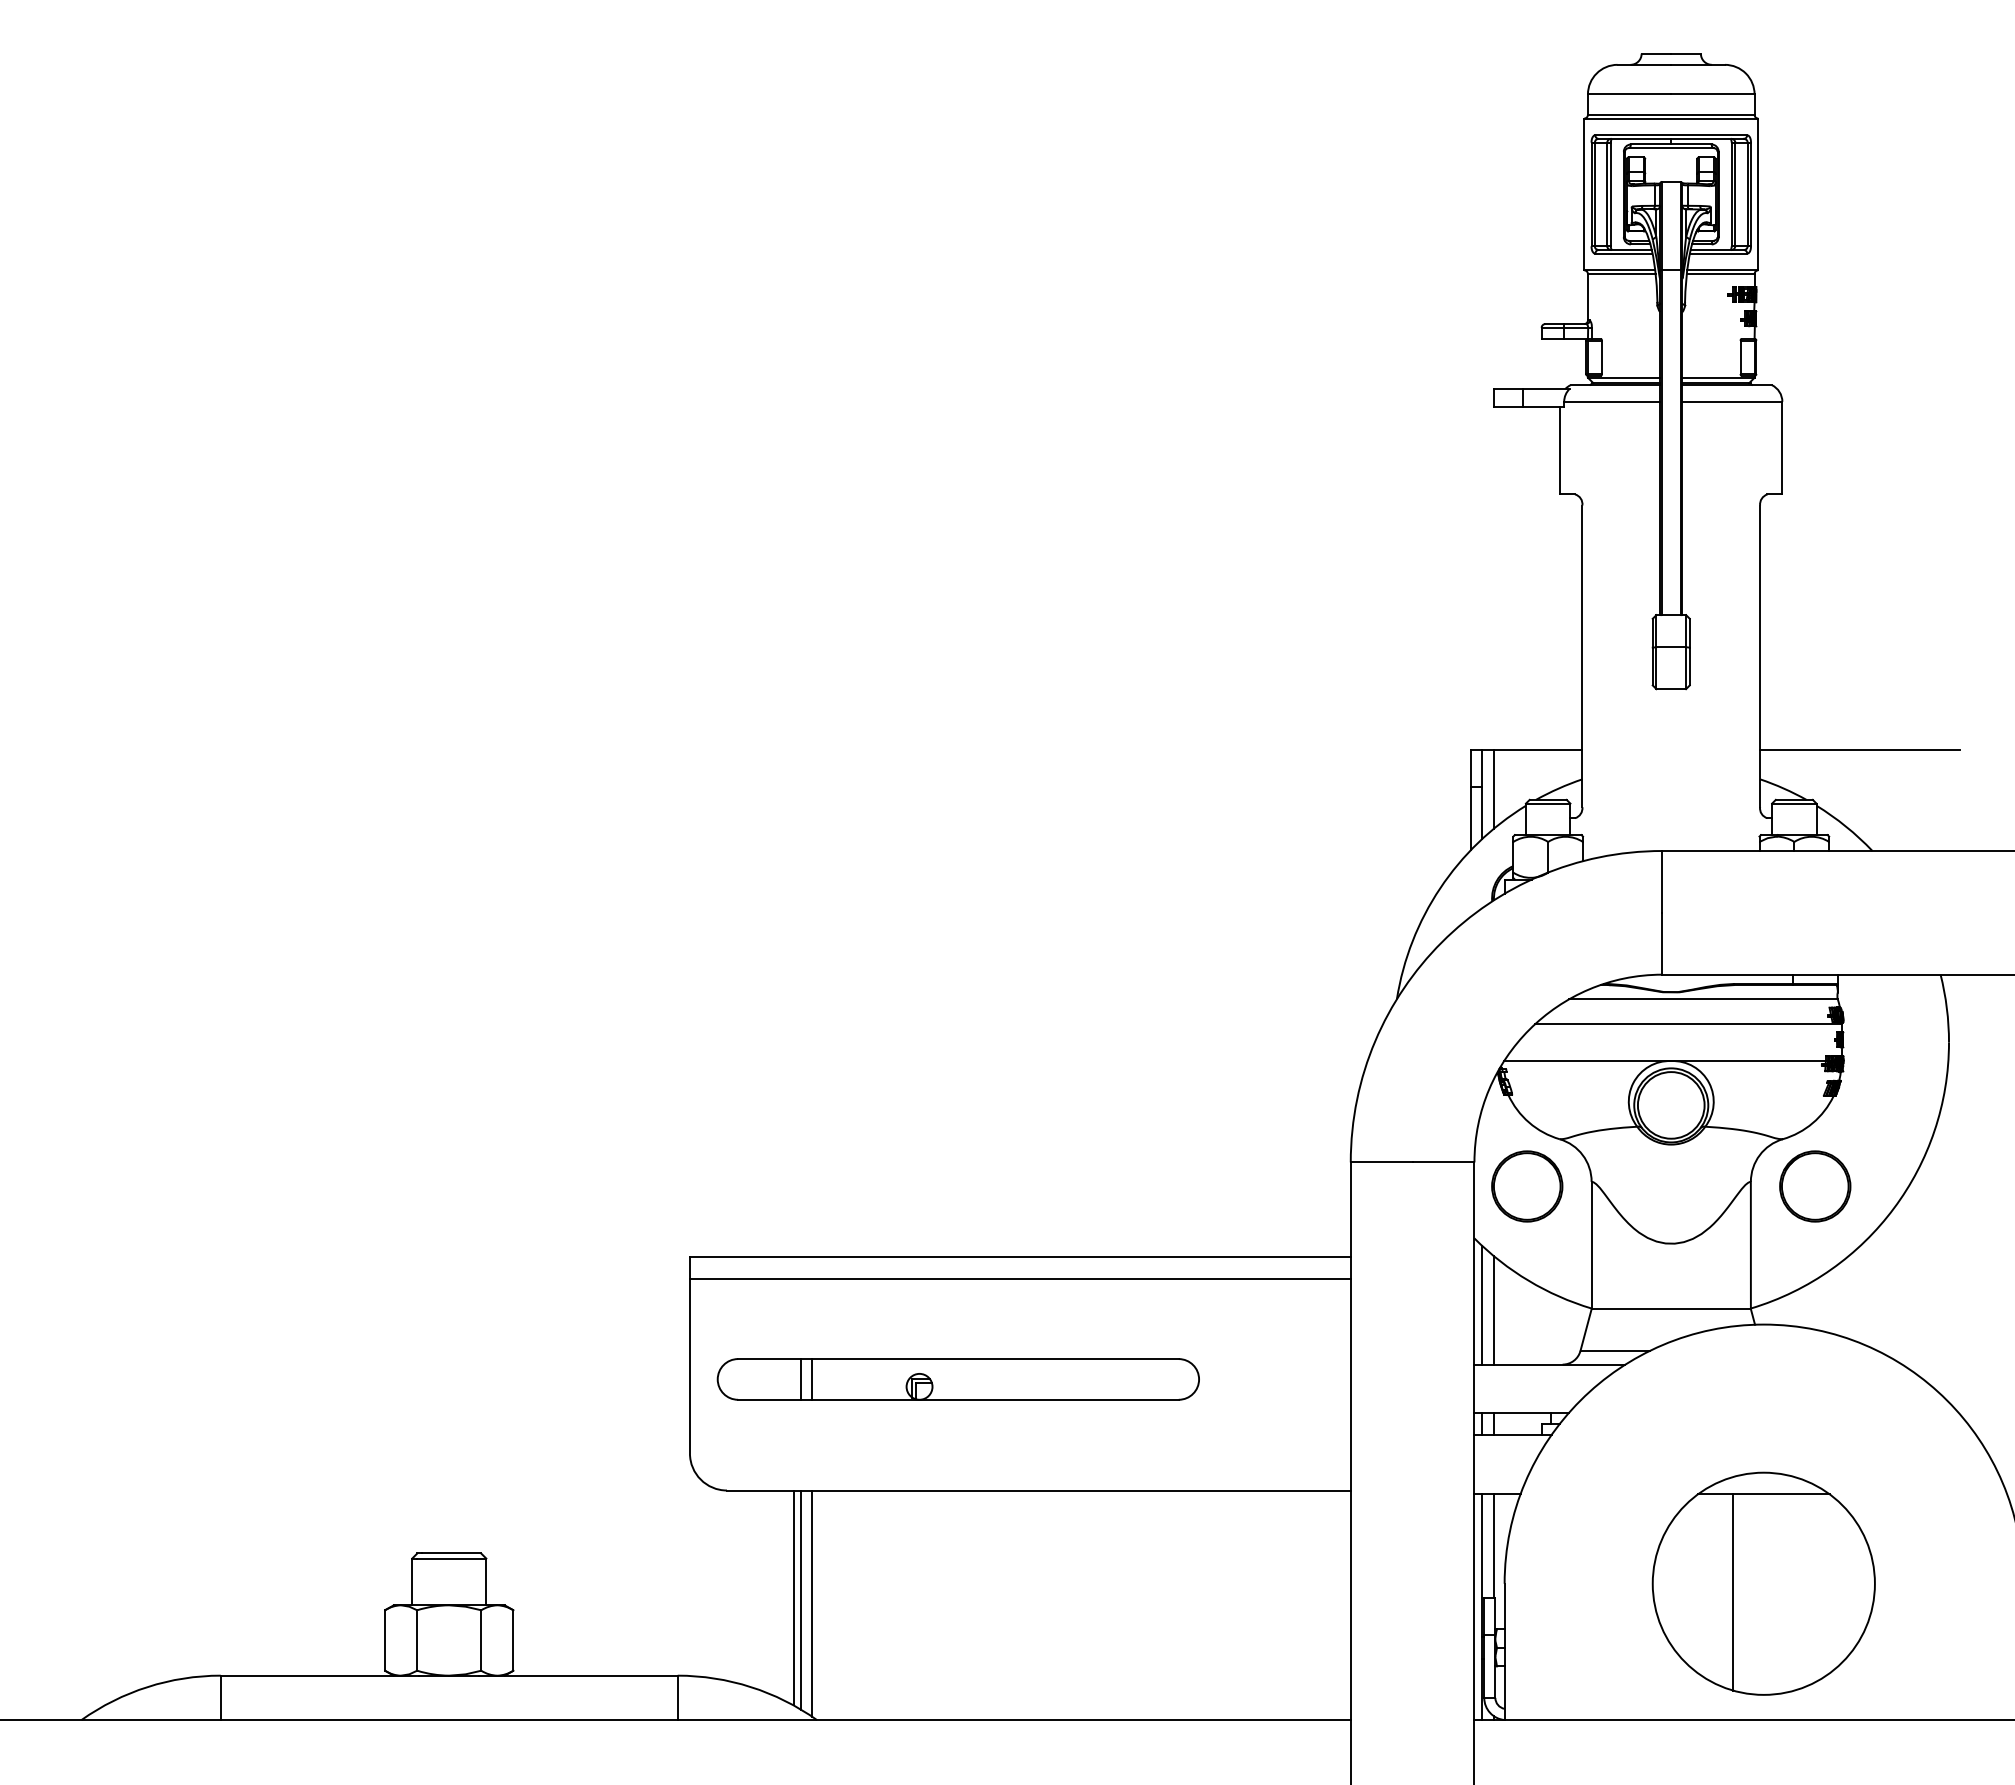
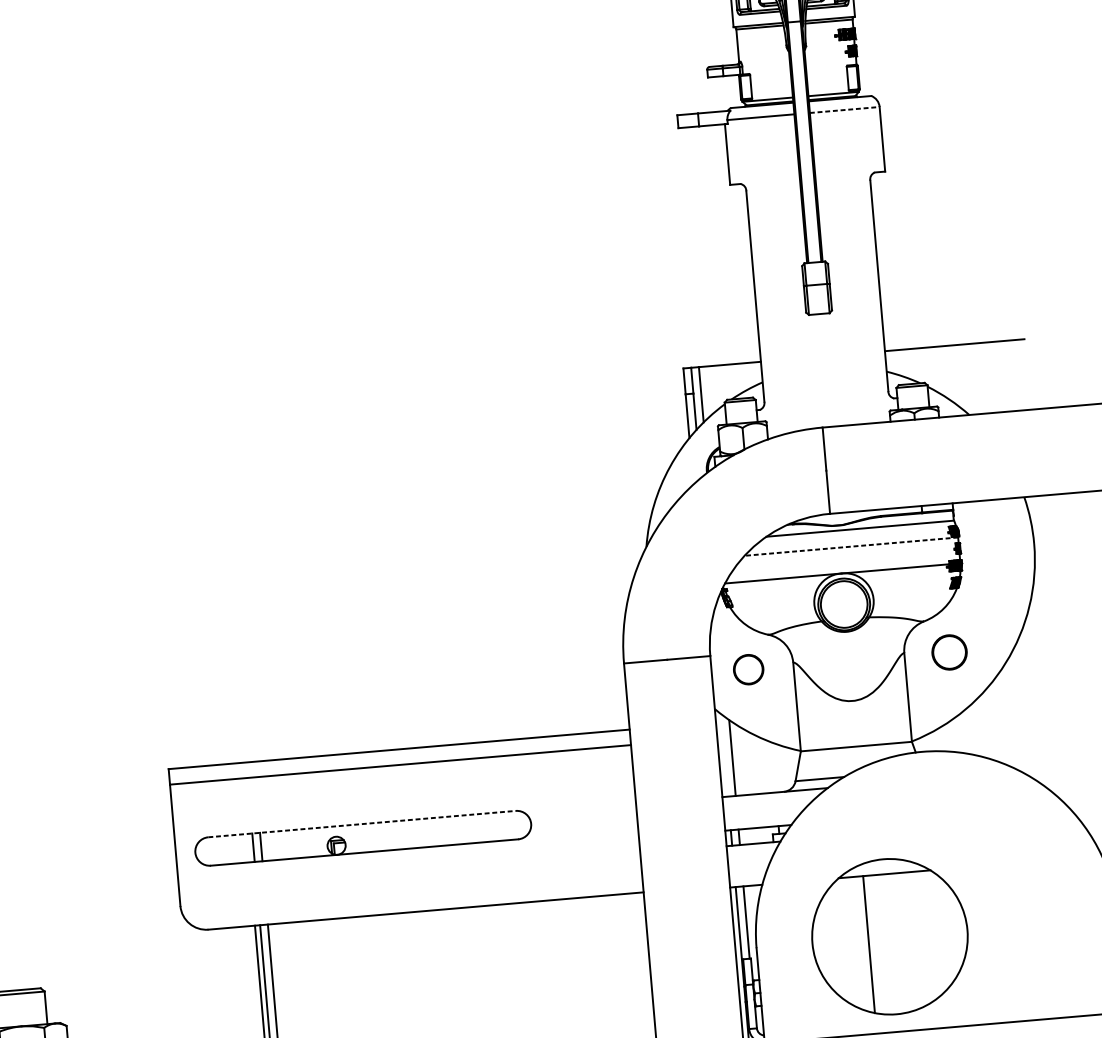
line: (1732, 401) -> (844, 109), solid -> dashed
line: (1688, 1023) -> (851, 546), solid -> dashed
part: (1527, 1186) -> (748, 669), size x0.6
part: (1815, 1186) -> (949, 652), size x0.7
line: (1482, 1305) -> (724, 755), removed
line: (958, 1359) -> (362, 824), solid -> dashed
part: (1763, 1583) -> (889, 936), moved

